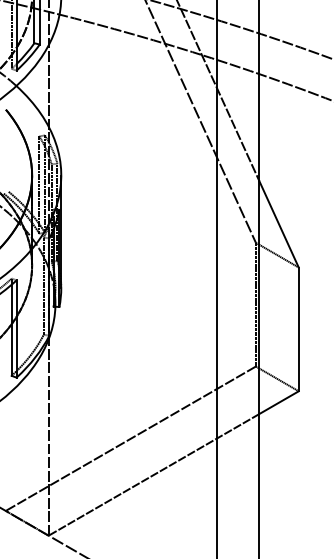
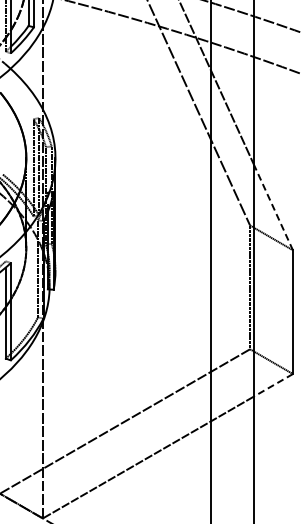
line: (279, 224) -> (273, 207), solid -> dashed
line: (279, 402) -> (273, 385), solid -> dashed

